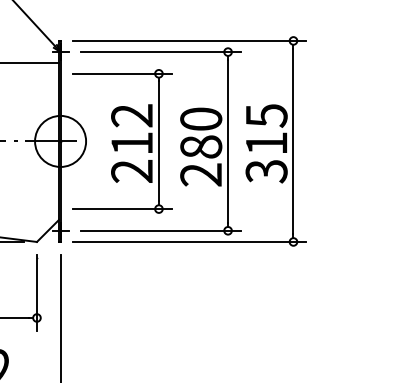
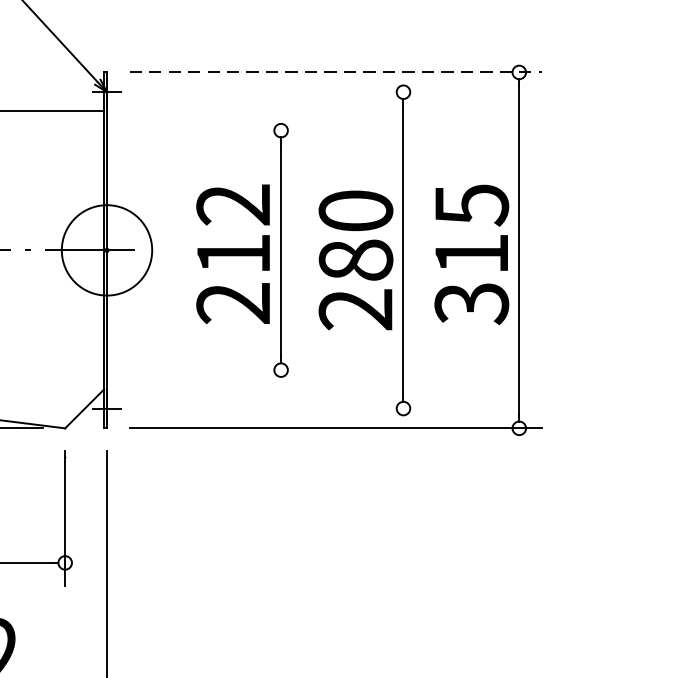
line: (190, 40) -> (336, 71), solid -> dashed
line: (160, 52) -> (283, 92), removed
line: (122, 73) -> (216, 130), removed
line: (122, 209) -> (216, 370), removed
line: (160, 230) -> (283, 408), removed

